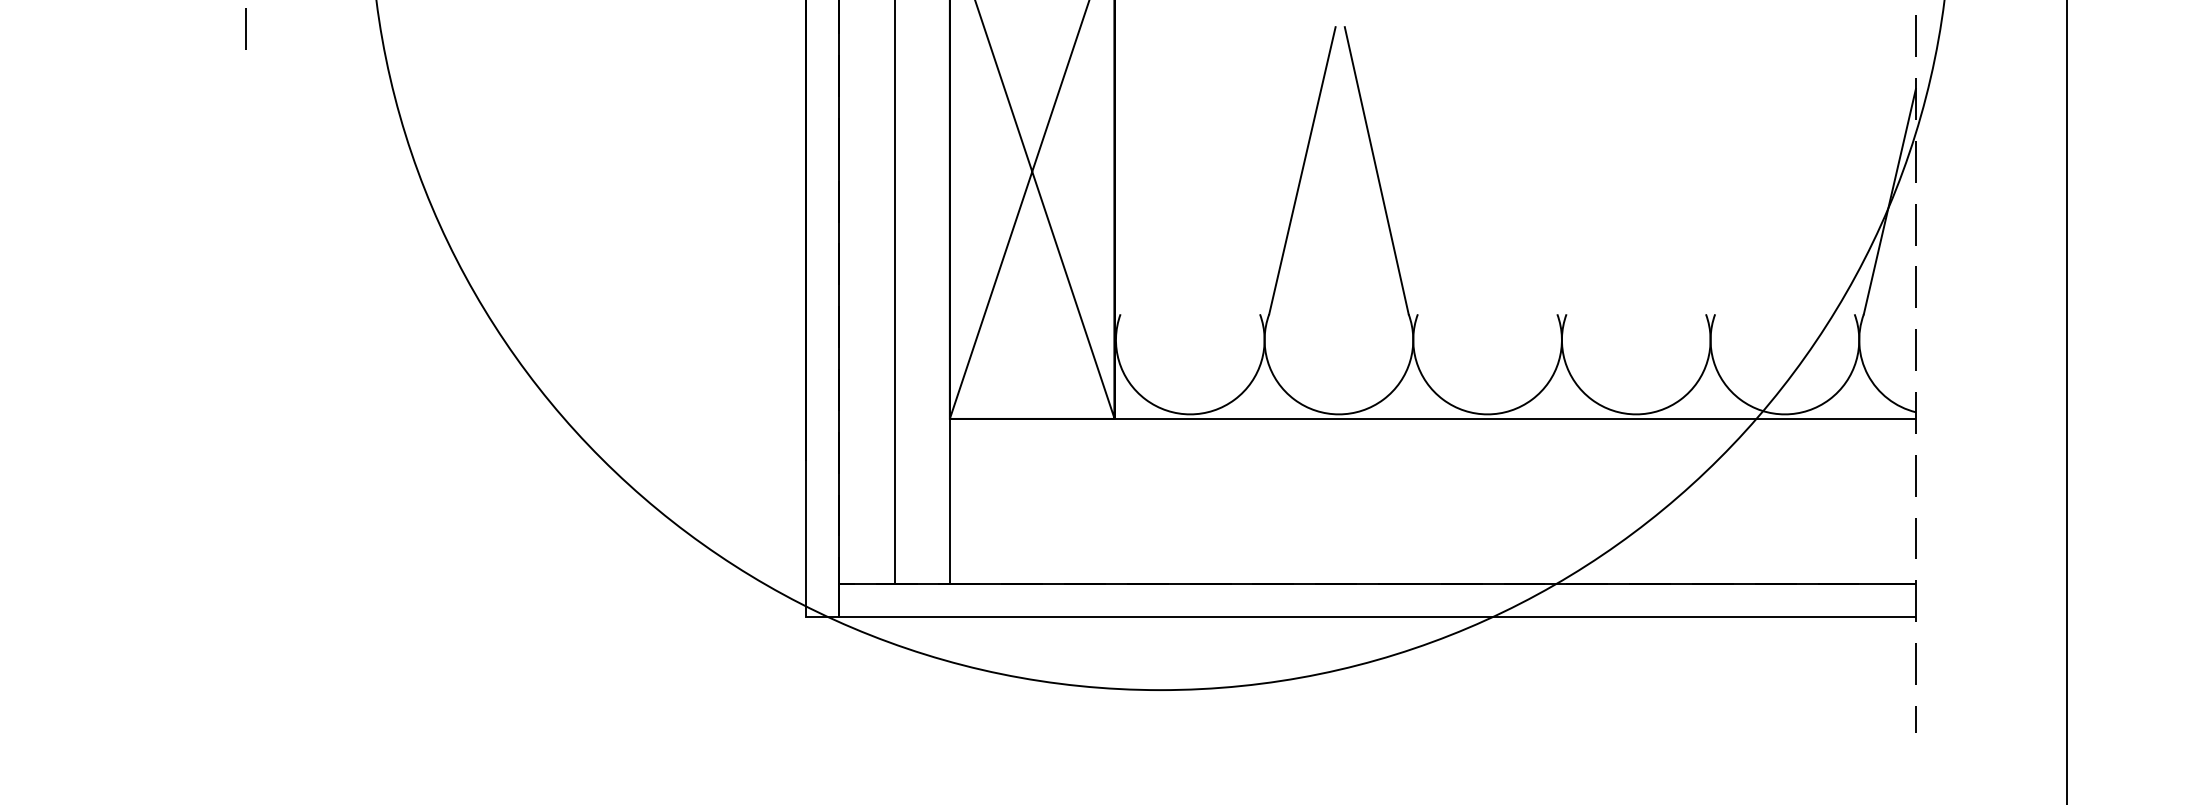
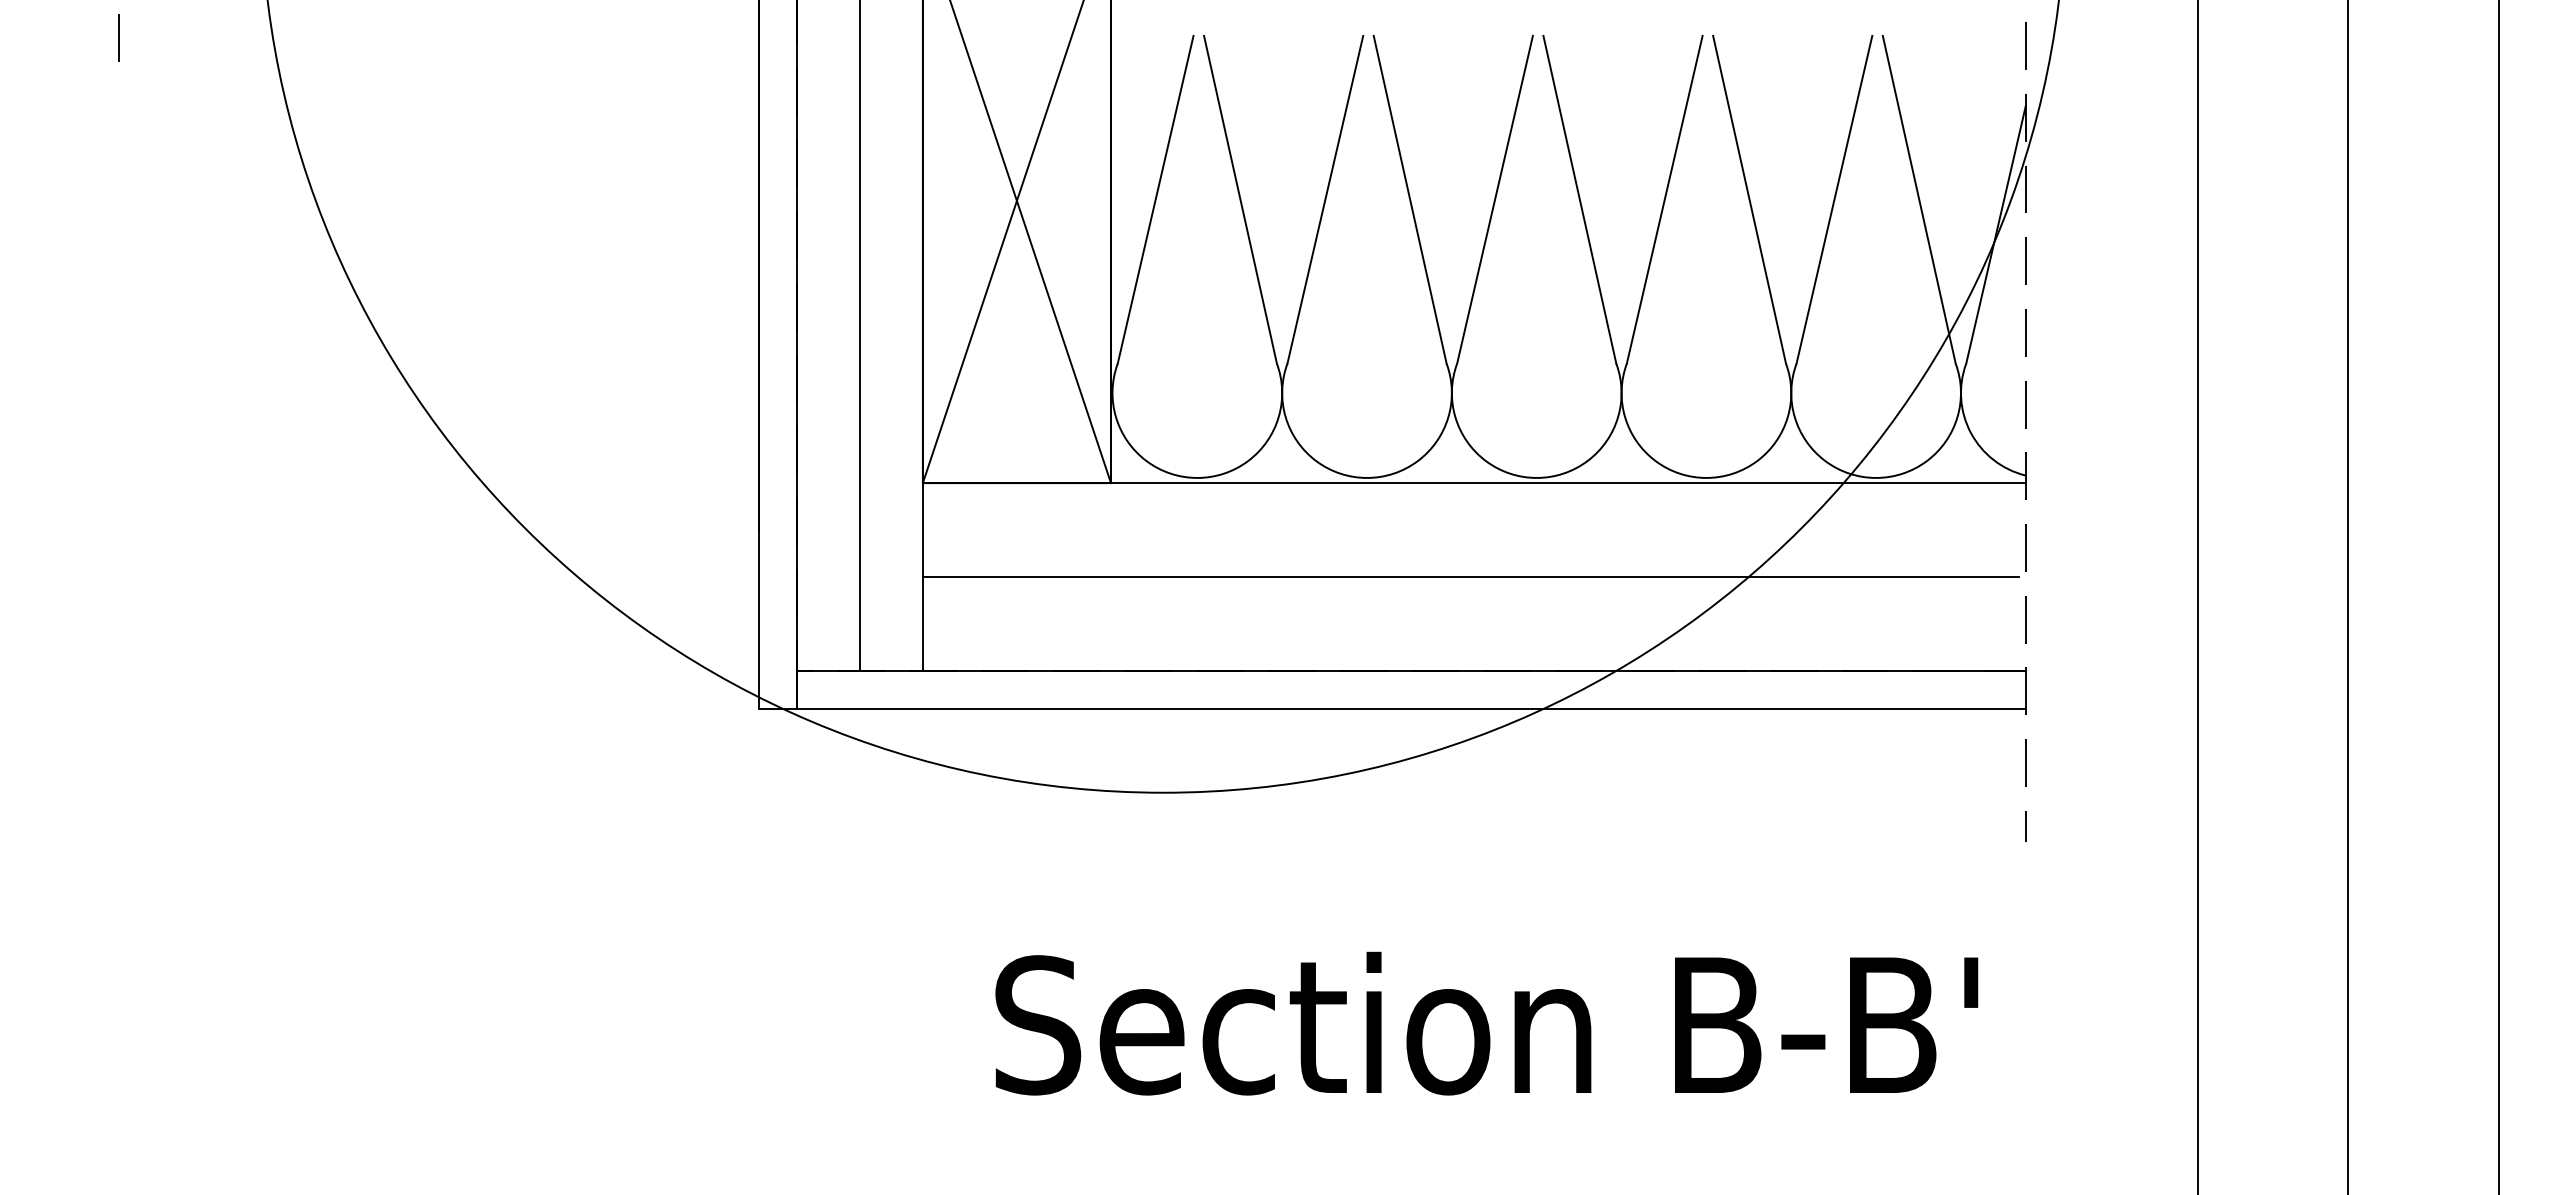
line: (1153, 170) -> (1155, 199), added
line: (1228, 170) -> (1240, 199), added
line: (1450, 170) -> (1494, 199), added
line: (1525, 170) -> (1579, 199), added
line: (1599, 170) -> (1664, 199), added
line: (1673, 170) -> (1749, 199), added
line: (1748, 170) -> (1834, 199), added
line: (1822, 170) -> (1918, 199), added
line: (1429, 501) -> (1470, 577), added

